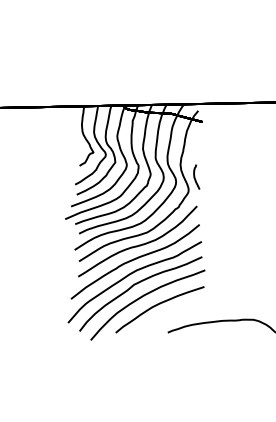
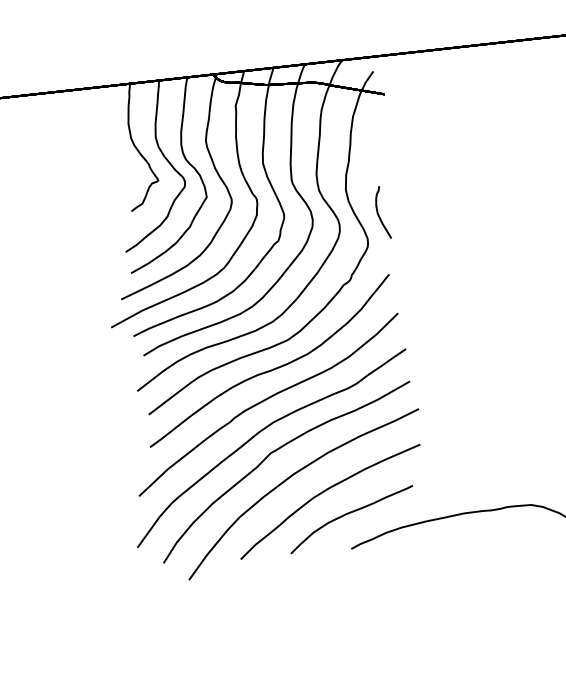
curve: (169, 316) -> (351, 514), added

